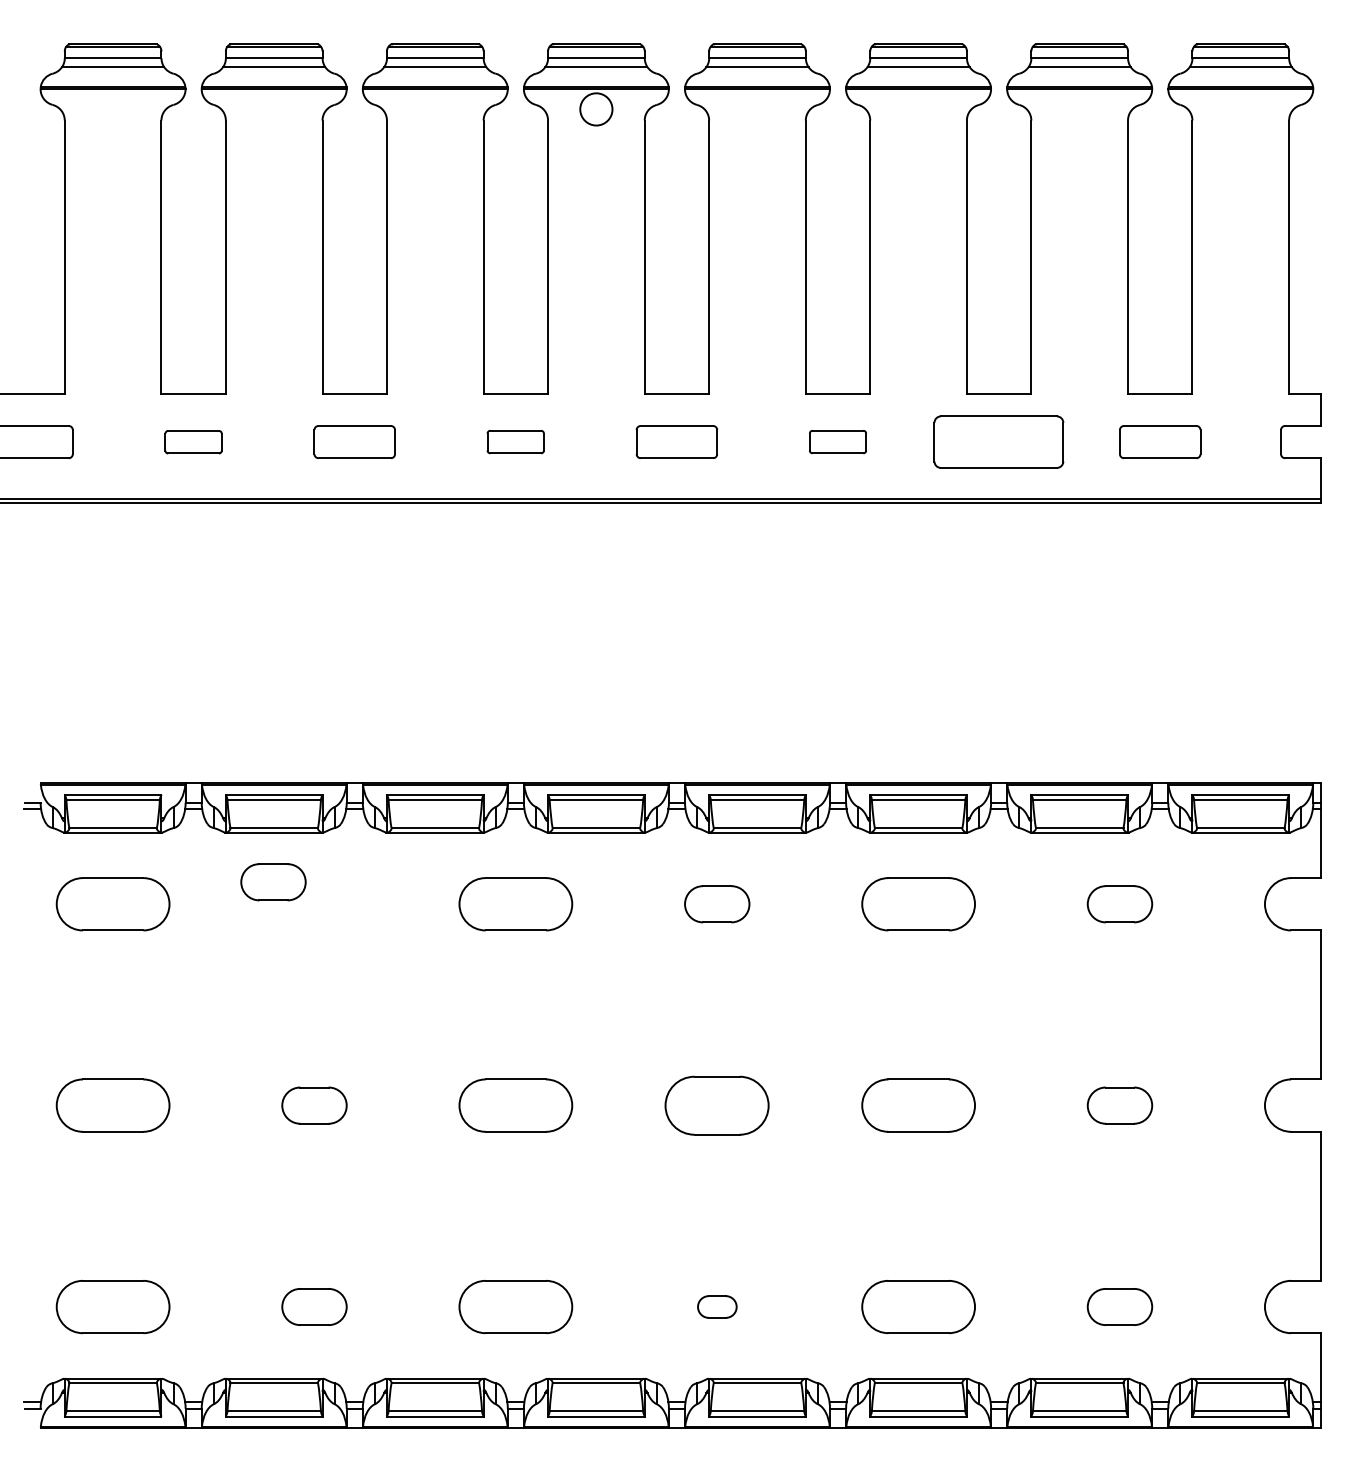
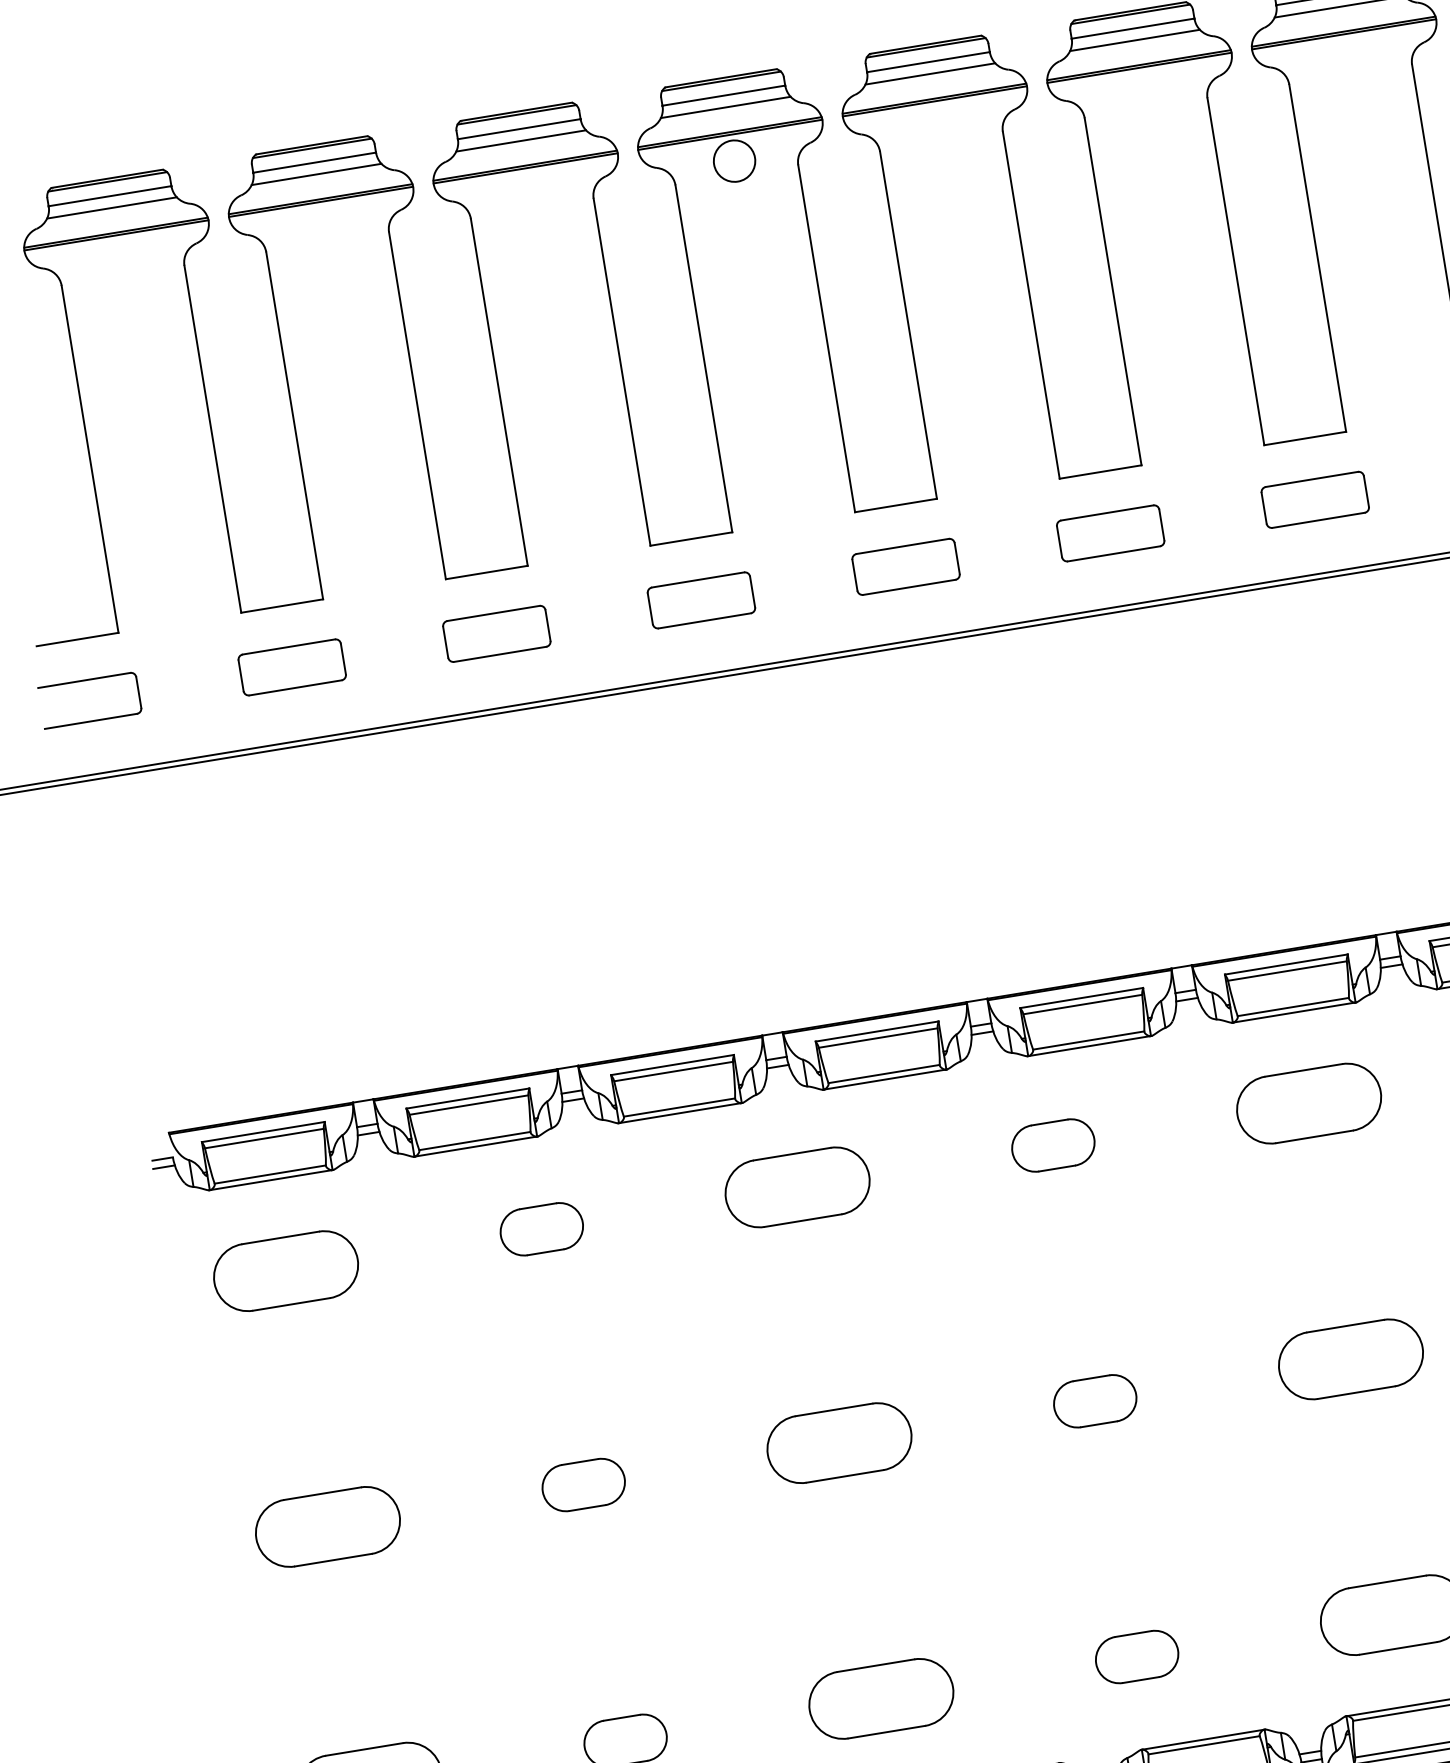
part: (515, 441) -> (700, 599), size x1.43
part: (837, 441) -> (1109, 532), size x1.43
part: (999, 441) -> (1315, 499), size x0.62
part: (193, 442) -> (292, 667), size x1.43
part: (273, 882) -> (541, 1229), moved
part: (717, 1105) -> (1095, 1401), size x0.62
part: (717, 1306) -> (1137, 1656), size x1.67

